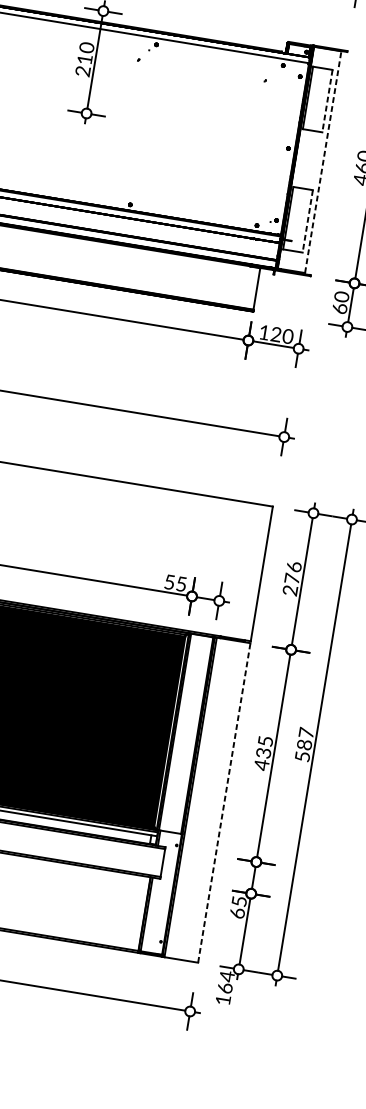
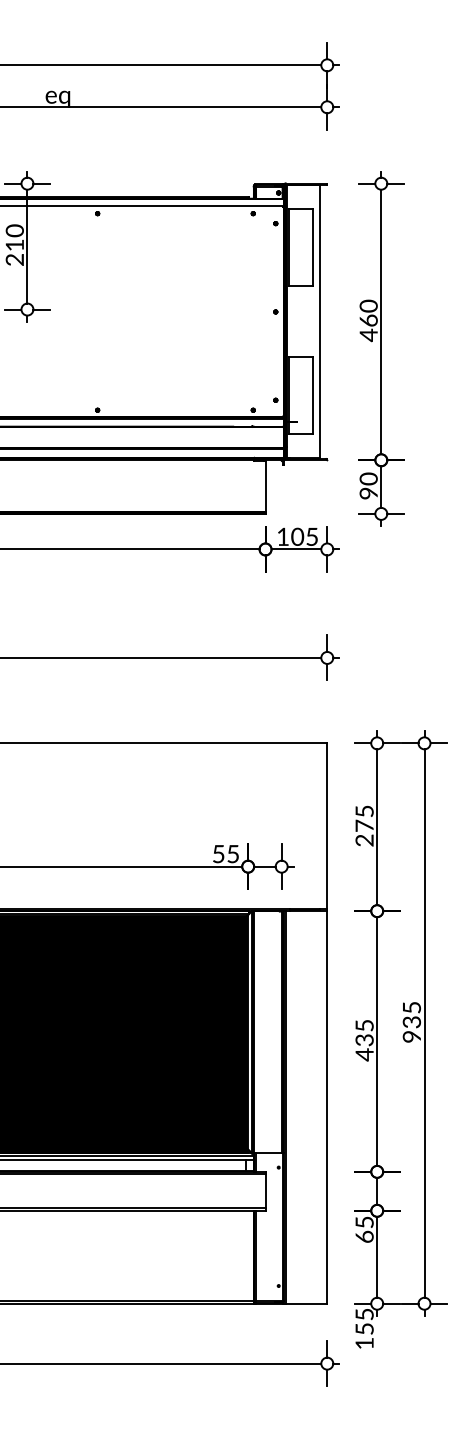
line: (327, 101) -> (313, 248), dashed -> solid
line: (323, 161) -> (320, 320), dashed -> solid
line: (307, 221) -> (313, 395), dashed -> solid
text: (339, 308) -> (368, 493), 60 -> 90
text: (281, 335) -> (304, 536), 120 -> 105
text: (294, 567) -> (364, 811), 276 -> 275
text: (304, 744) -> (411, 1021), 587 -> 935
line: (224, 802) -> (327, 1106), dashed -> solid
text: (226, 982) -> (364, 1321), 164 -> 155

